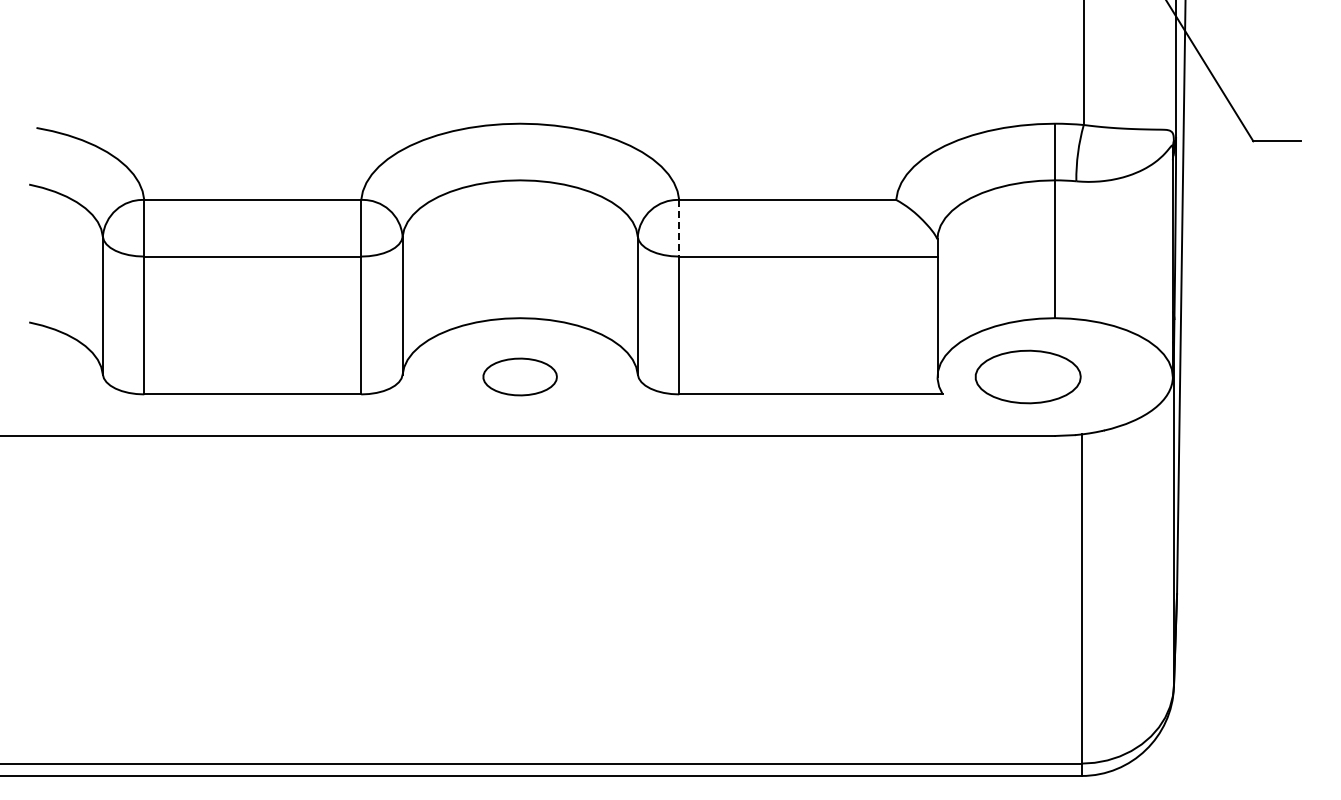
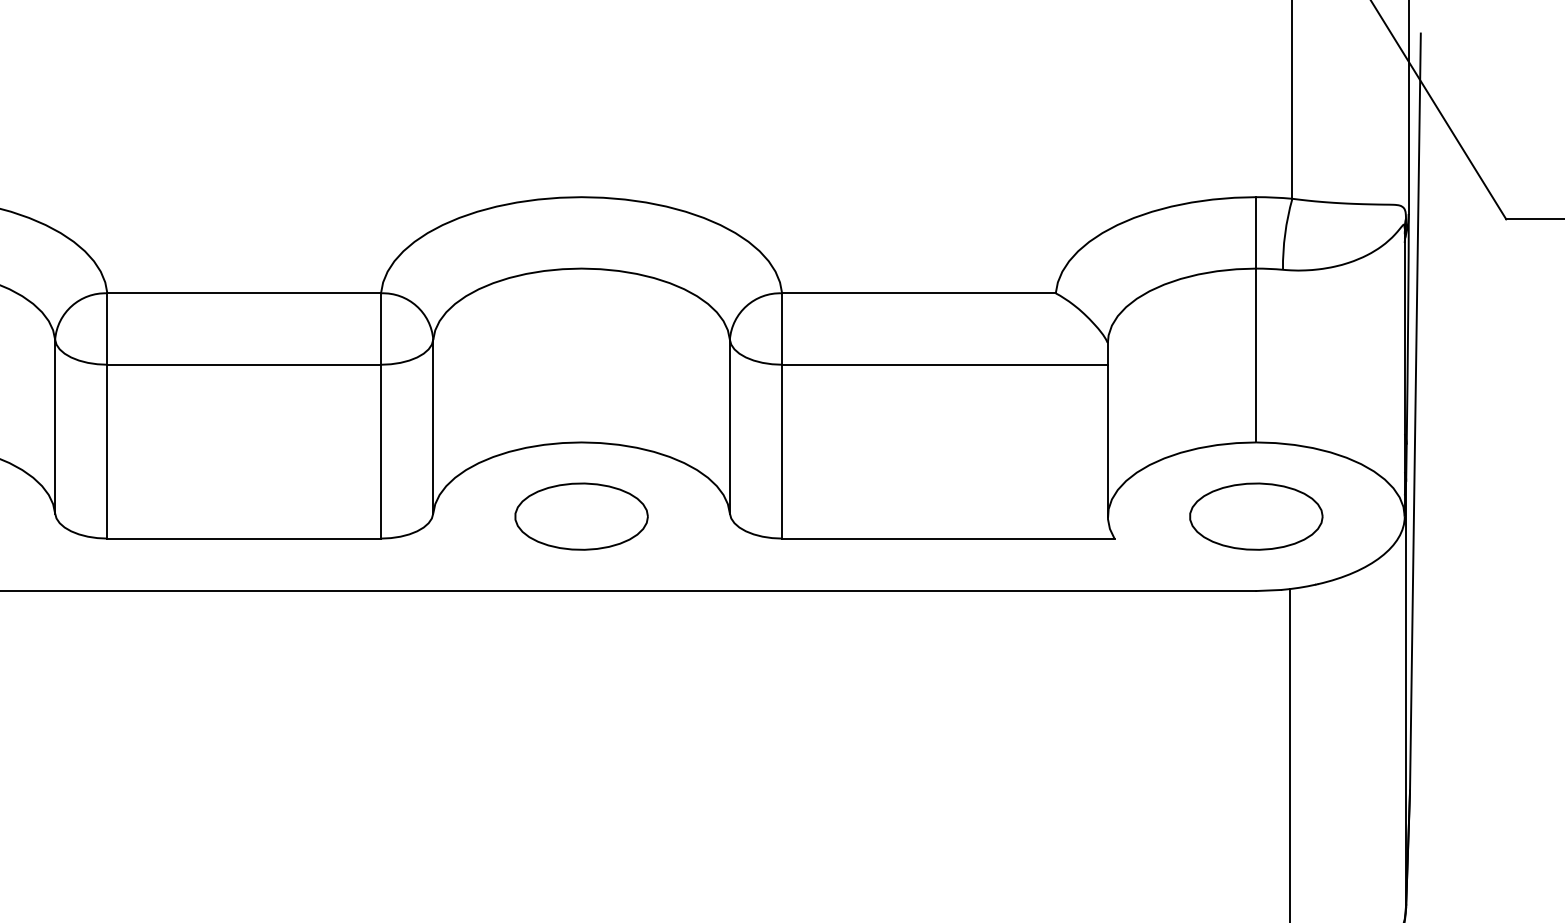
line: (679, 228) -> (782, 329), dashed -> solid
part: (519, 376) -> (580, 516), size x1.43
part: (1027, 376) -> (1255, 516), moved

